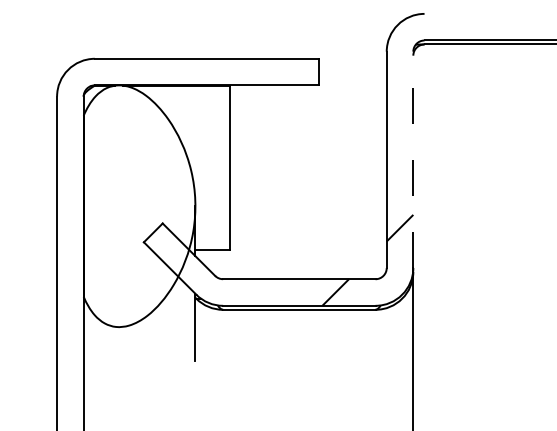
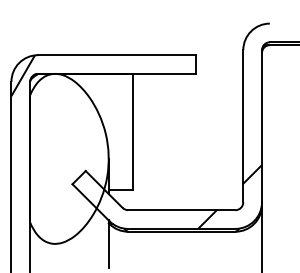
hatch: (73, 87) -> (22, 75), added
line: (413, 159) -> (262, 126), dashed -> solid

